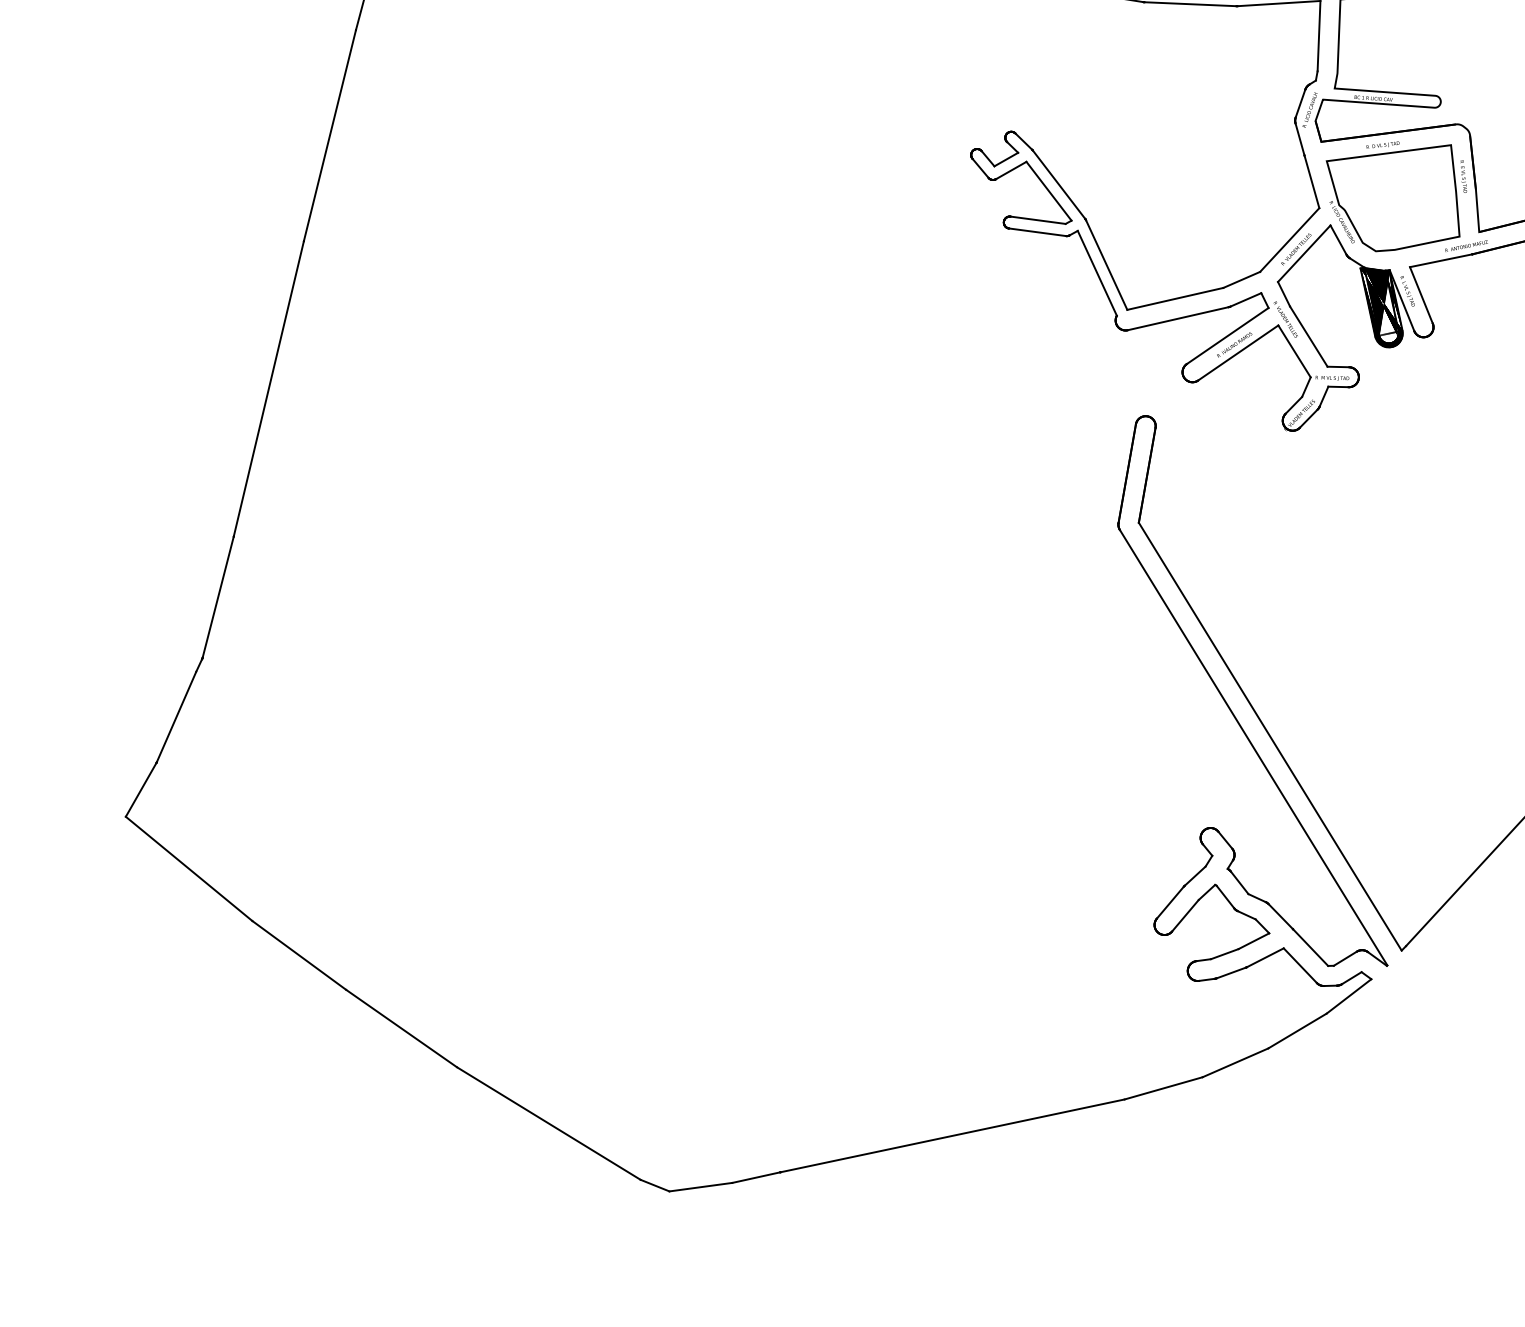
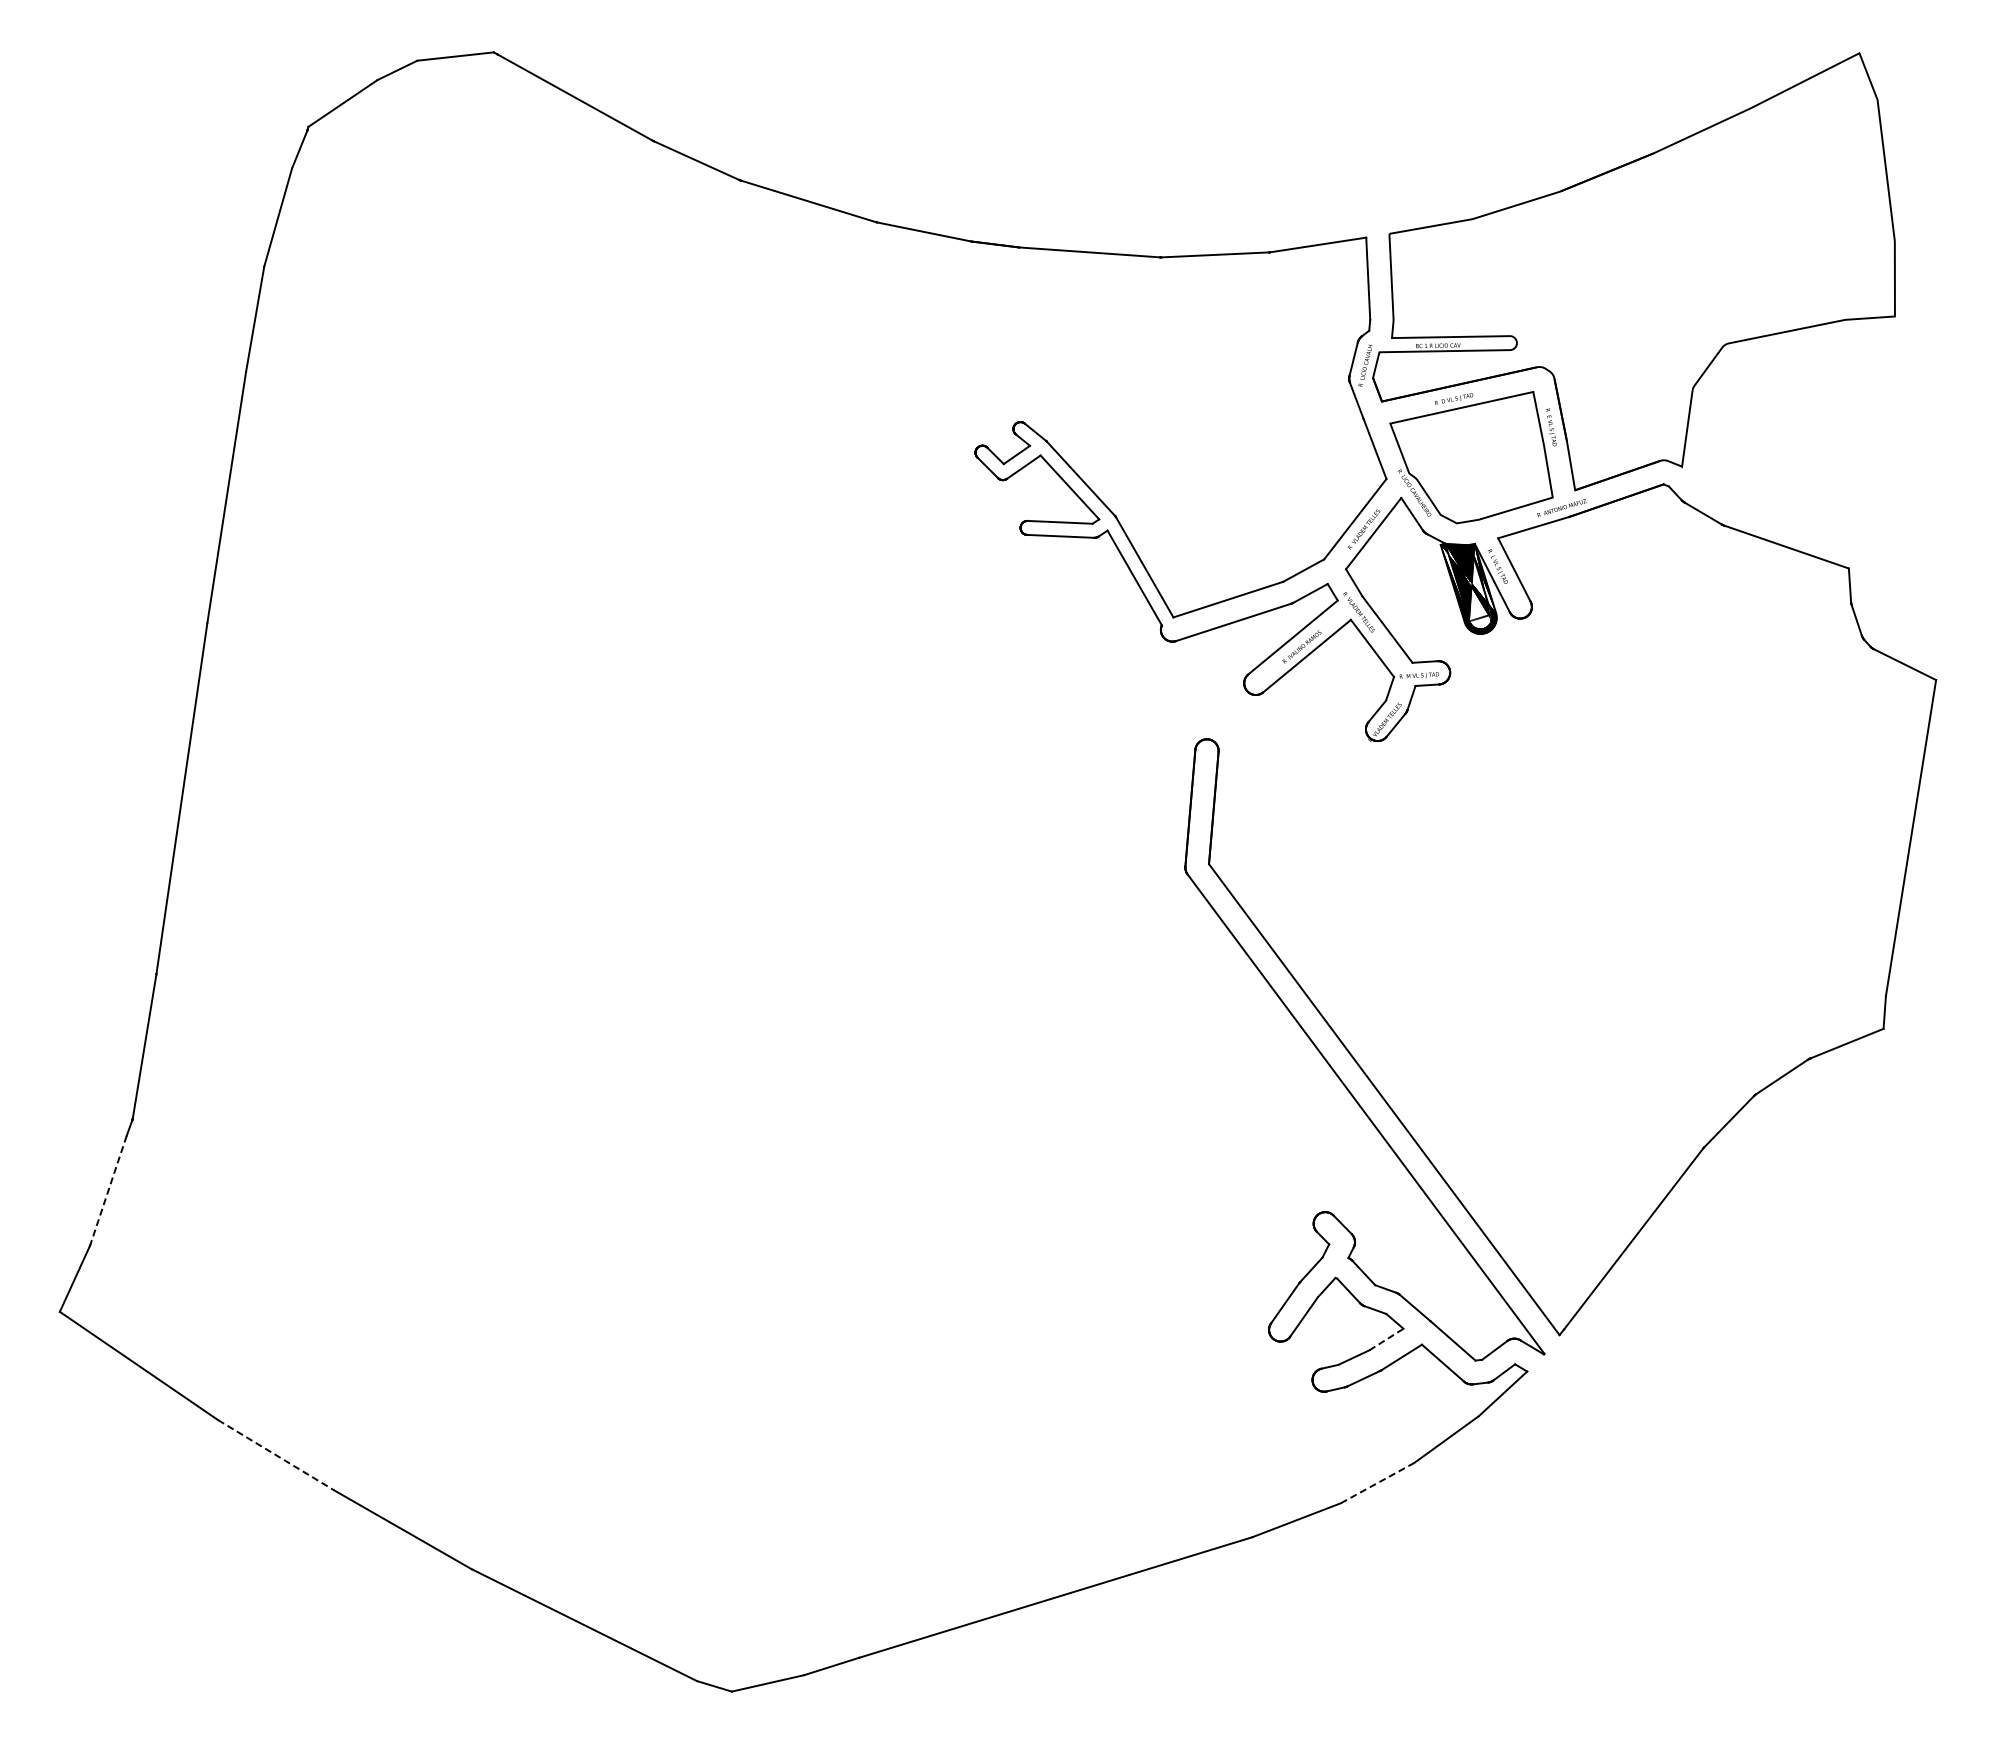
line: (176, 717) -> (108, 1190), solid -> dashed
line: (1253, 941) -> (1386, 1339), solid -> dashed
line: (299, 955) -> (276, 1455), solid -> dashed
line: (1235, 1063) -> (1377, 1483), solid -> dashed

